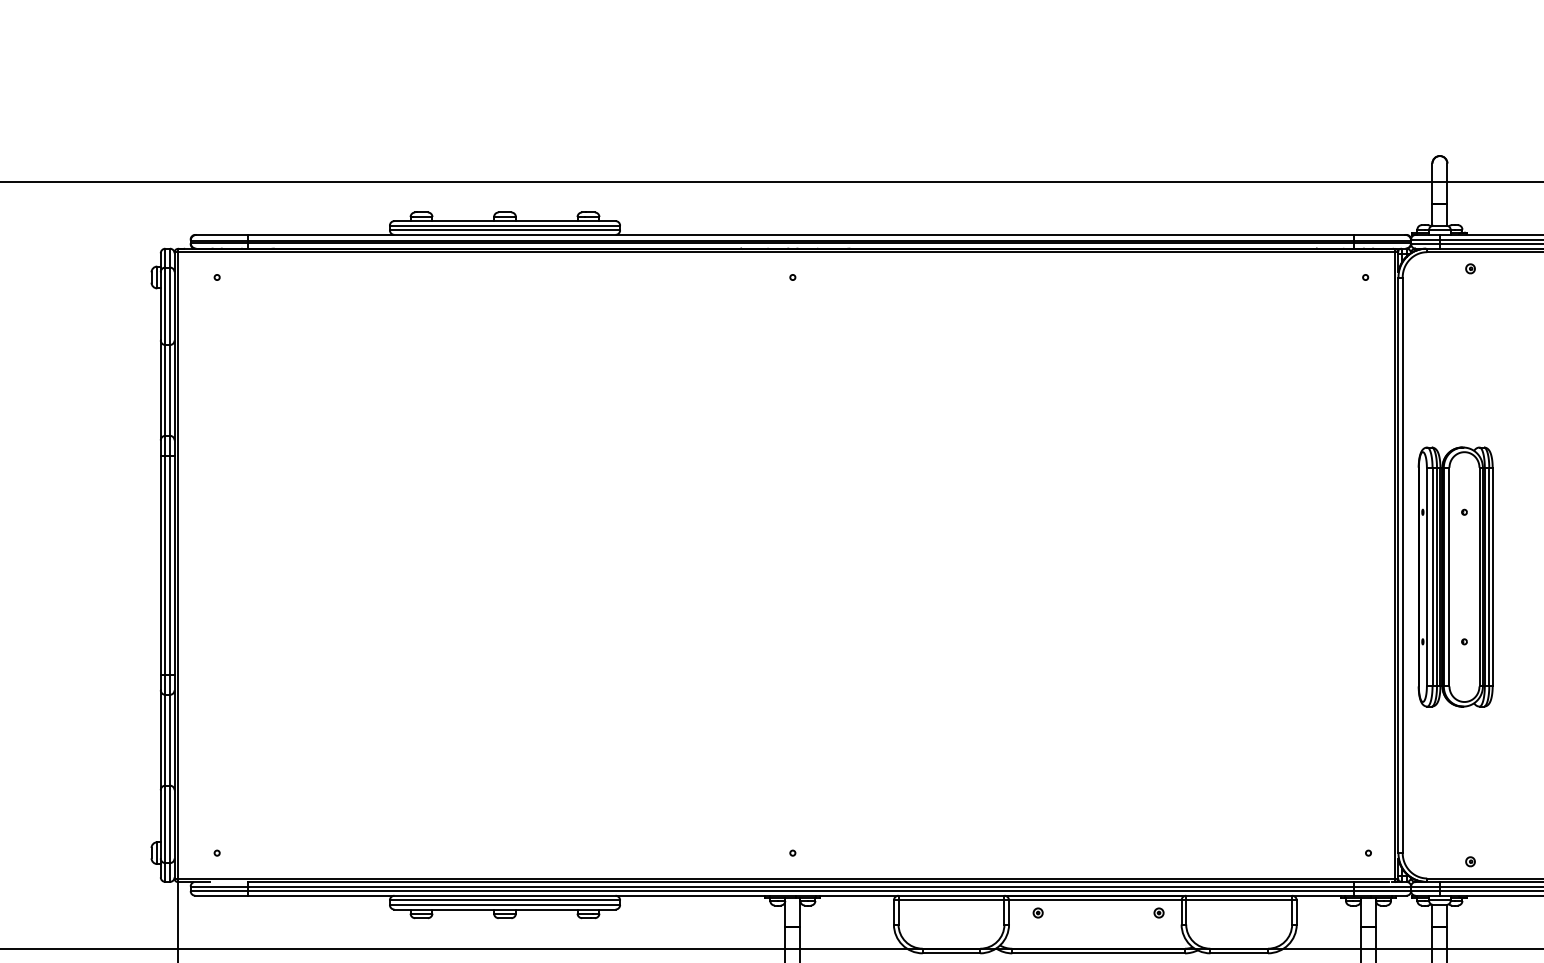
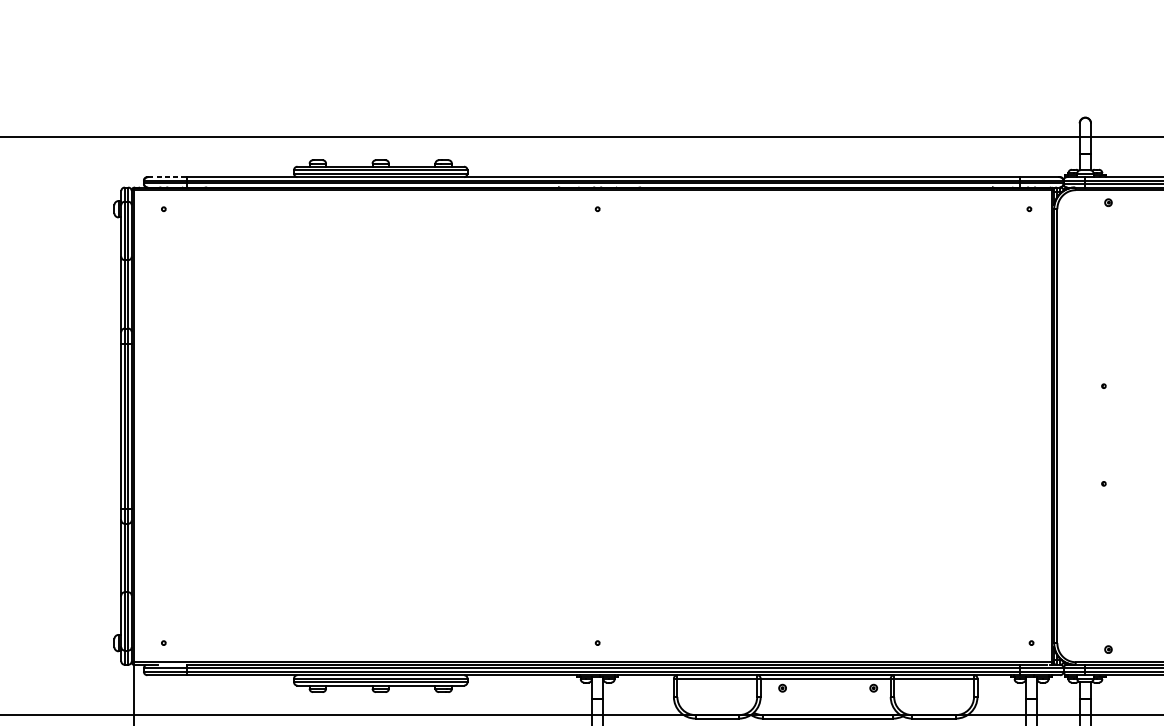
line: (222, 234) -> (167, 176), solid -> dashed
part: (1455, 576) -> (1097, 434), removed

